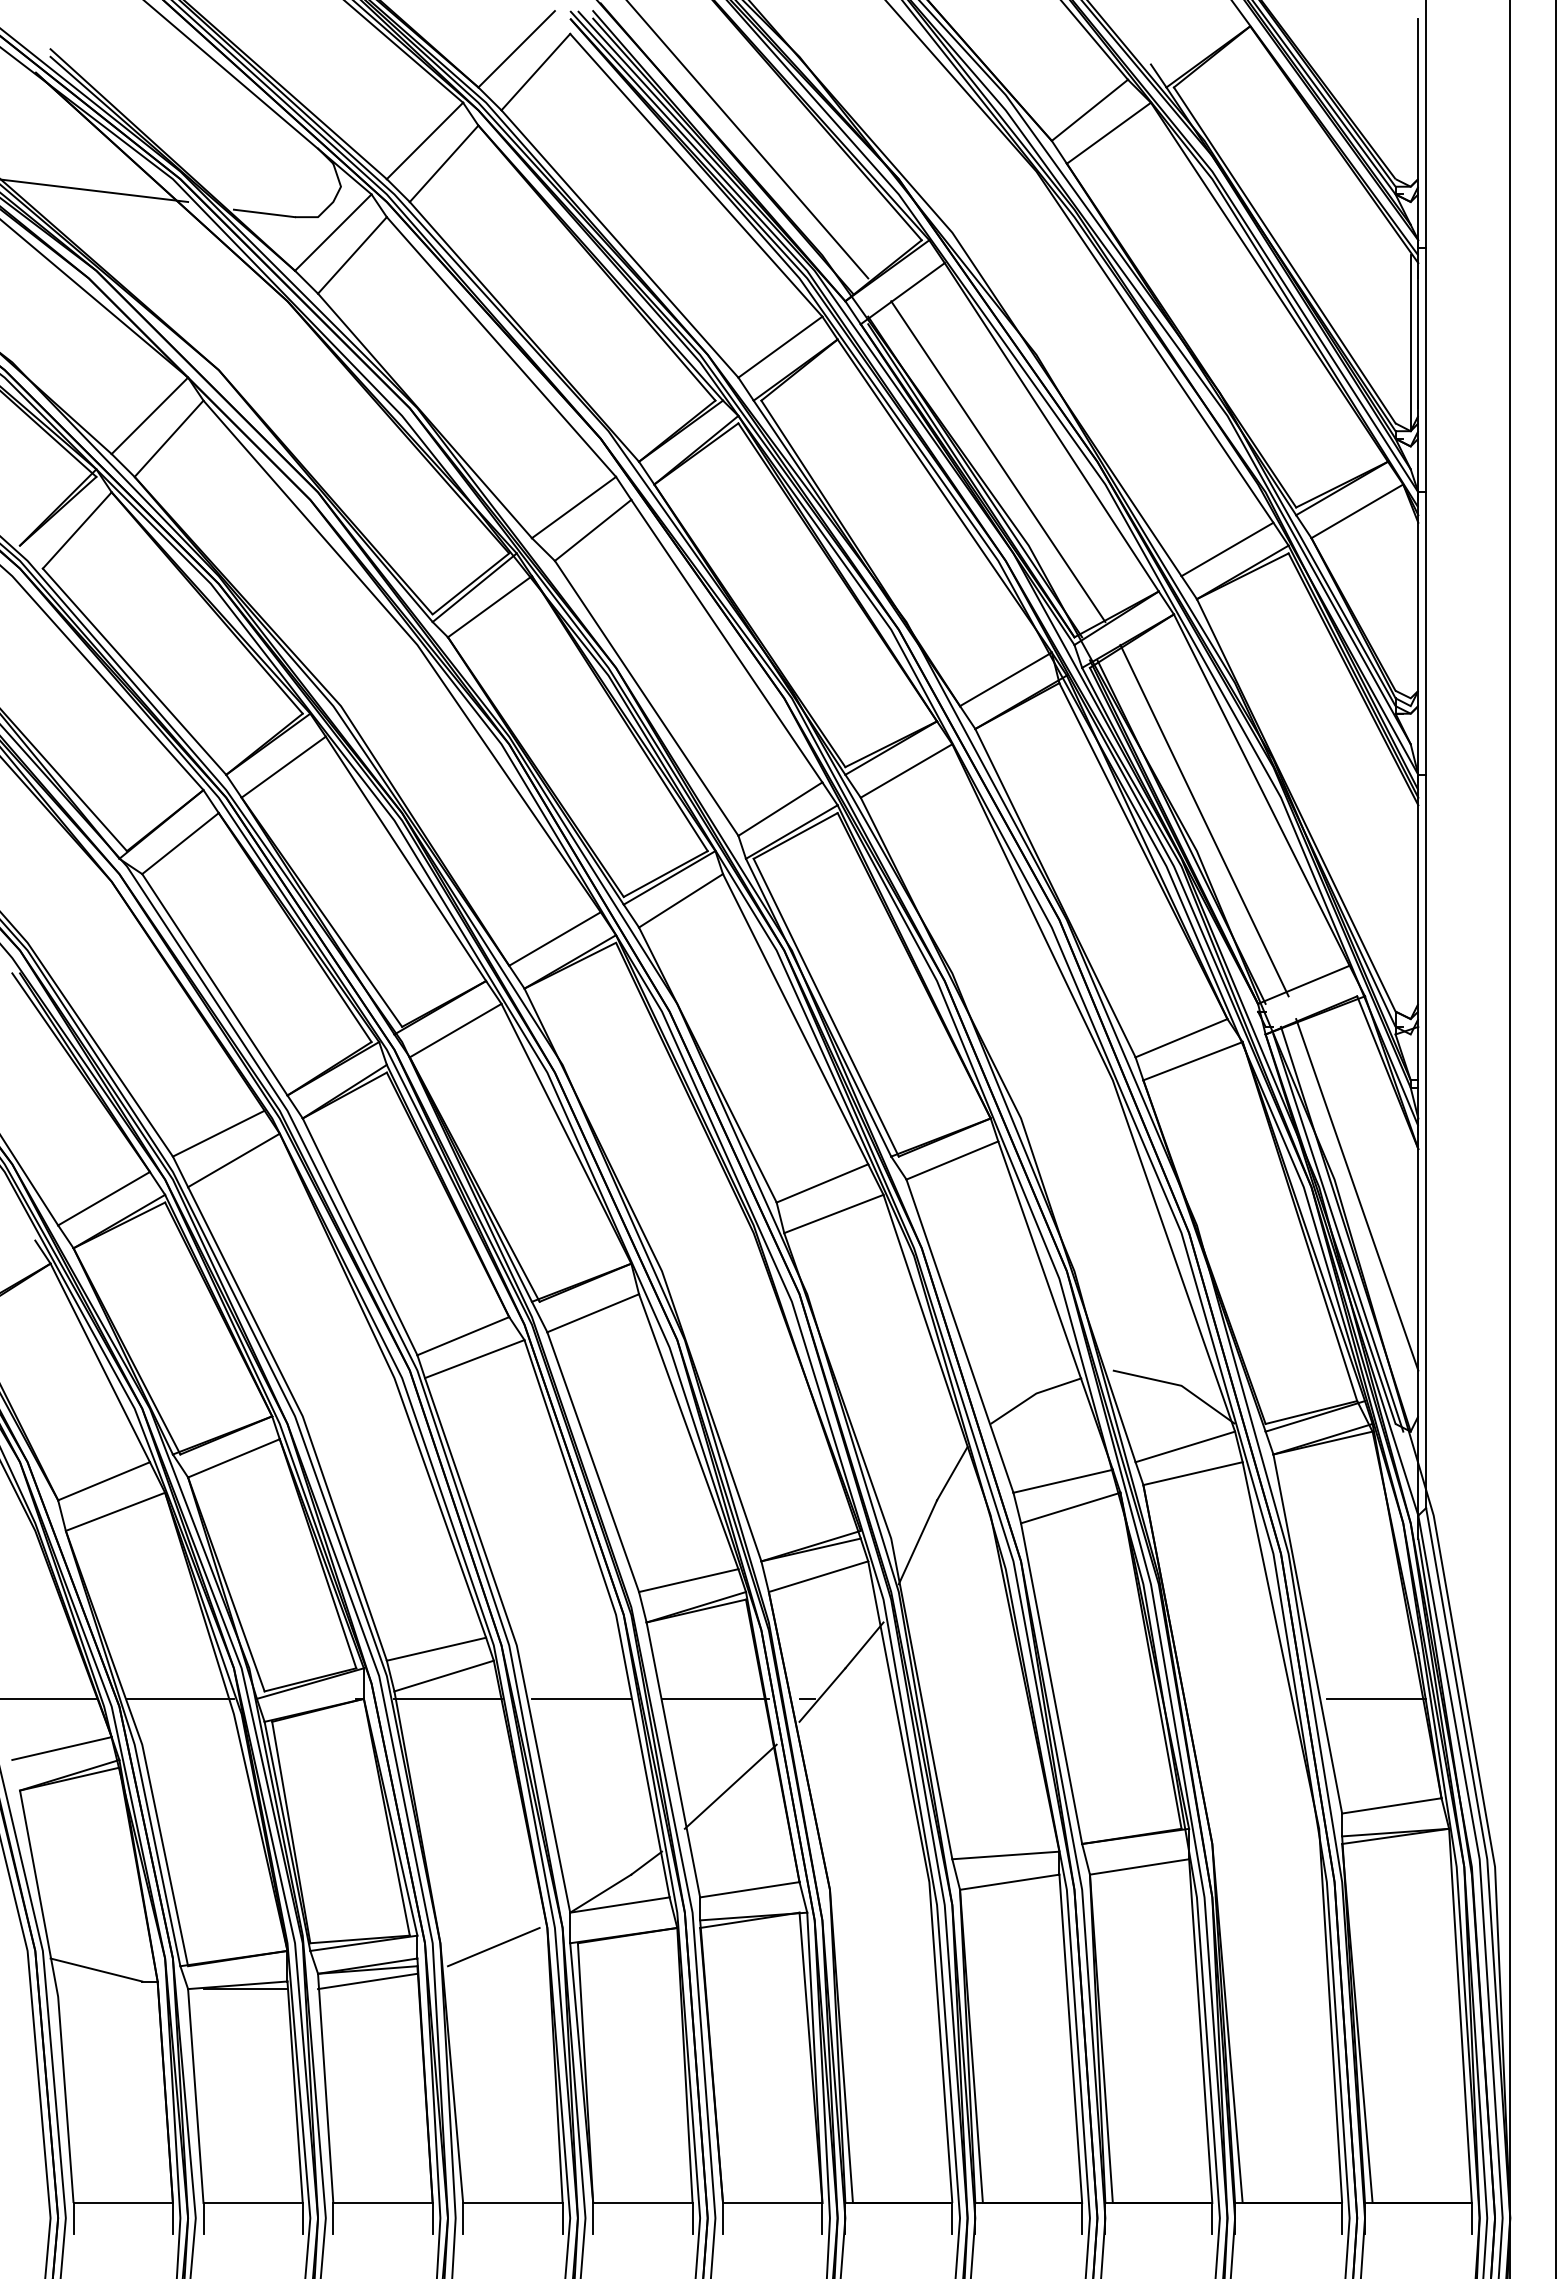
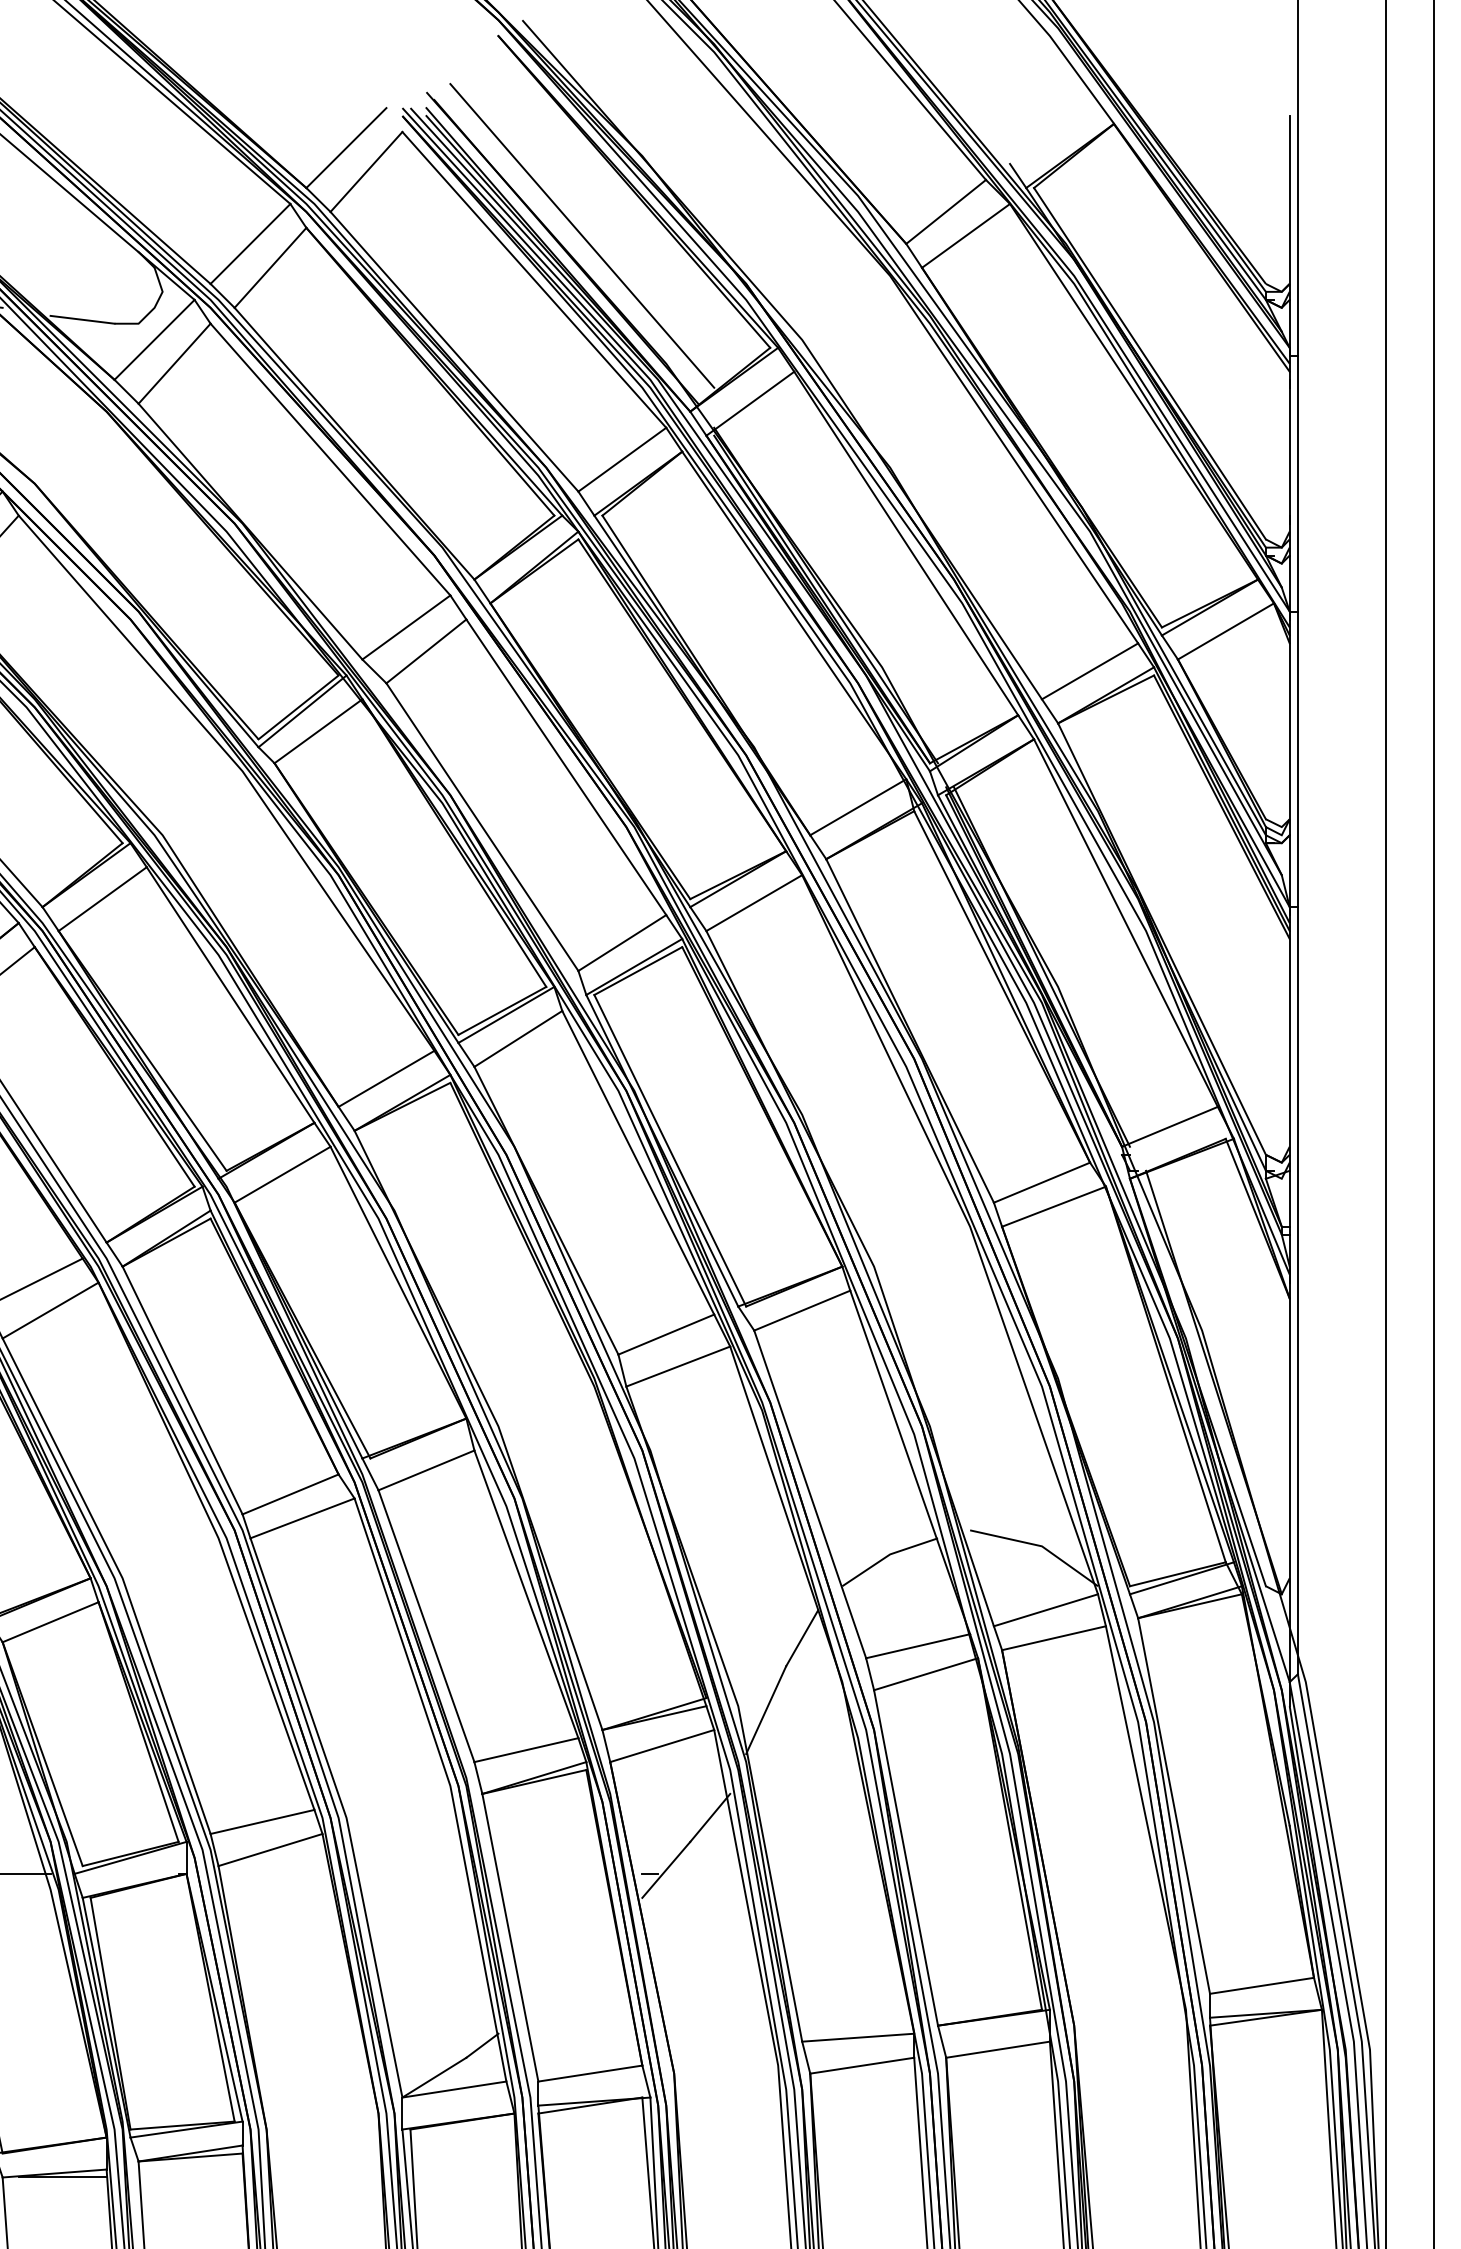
line: (1410, 343) -> (1281, 455), removed
line: (998, 461) -> (850, 579), removed
line: (1204, 820) -> (1066, 954), removed
line: (1357, 1194) -> (1226, 1346), removed
line: (1338, 1232) -> (1206, 1385), removed
line: (447, 1698) -> (274, 1873), removed
line: (581, 1698) -> (414, 1873), removed
line: (715, 1698) -> (554, 1873), removed
line: (1376, 1698) -> (1245, 1873), removed
line: (730, 1786) -> (570, 1965), removed
line: (493, 1946) -> (322, 2132), removed
line: (367, 1981) -> (190, 2169), removed

